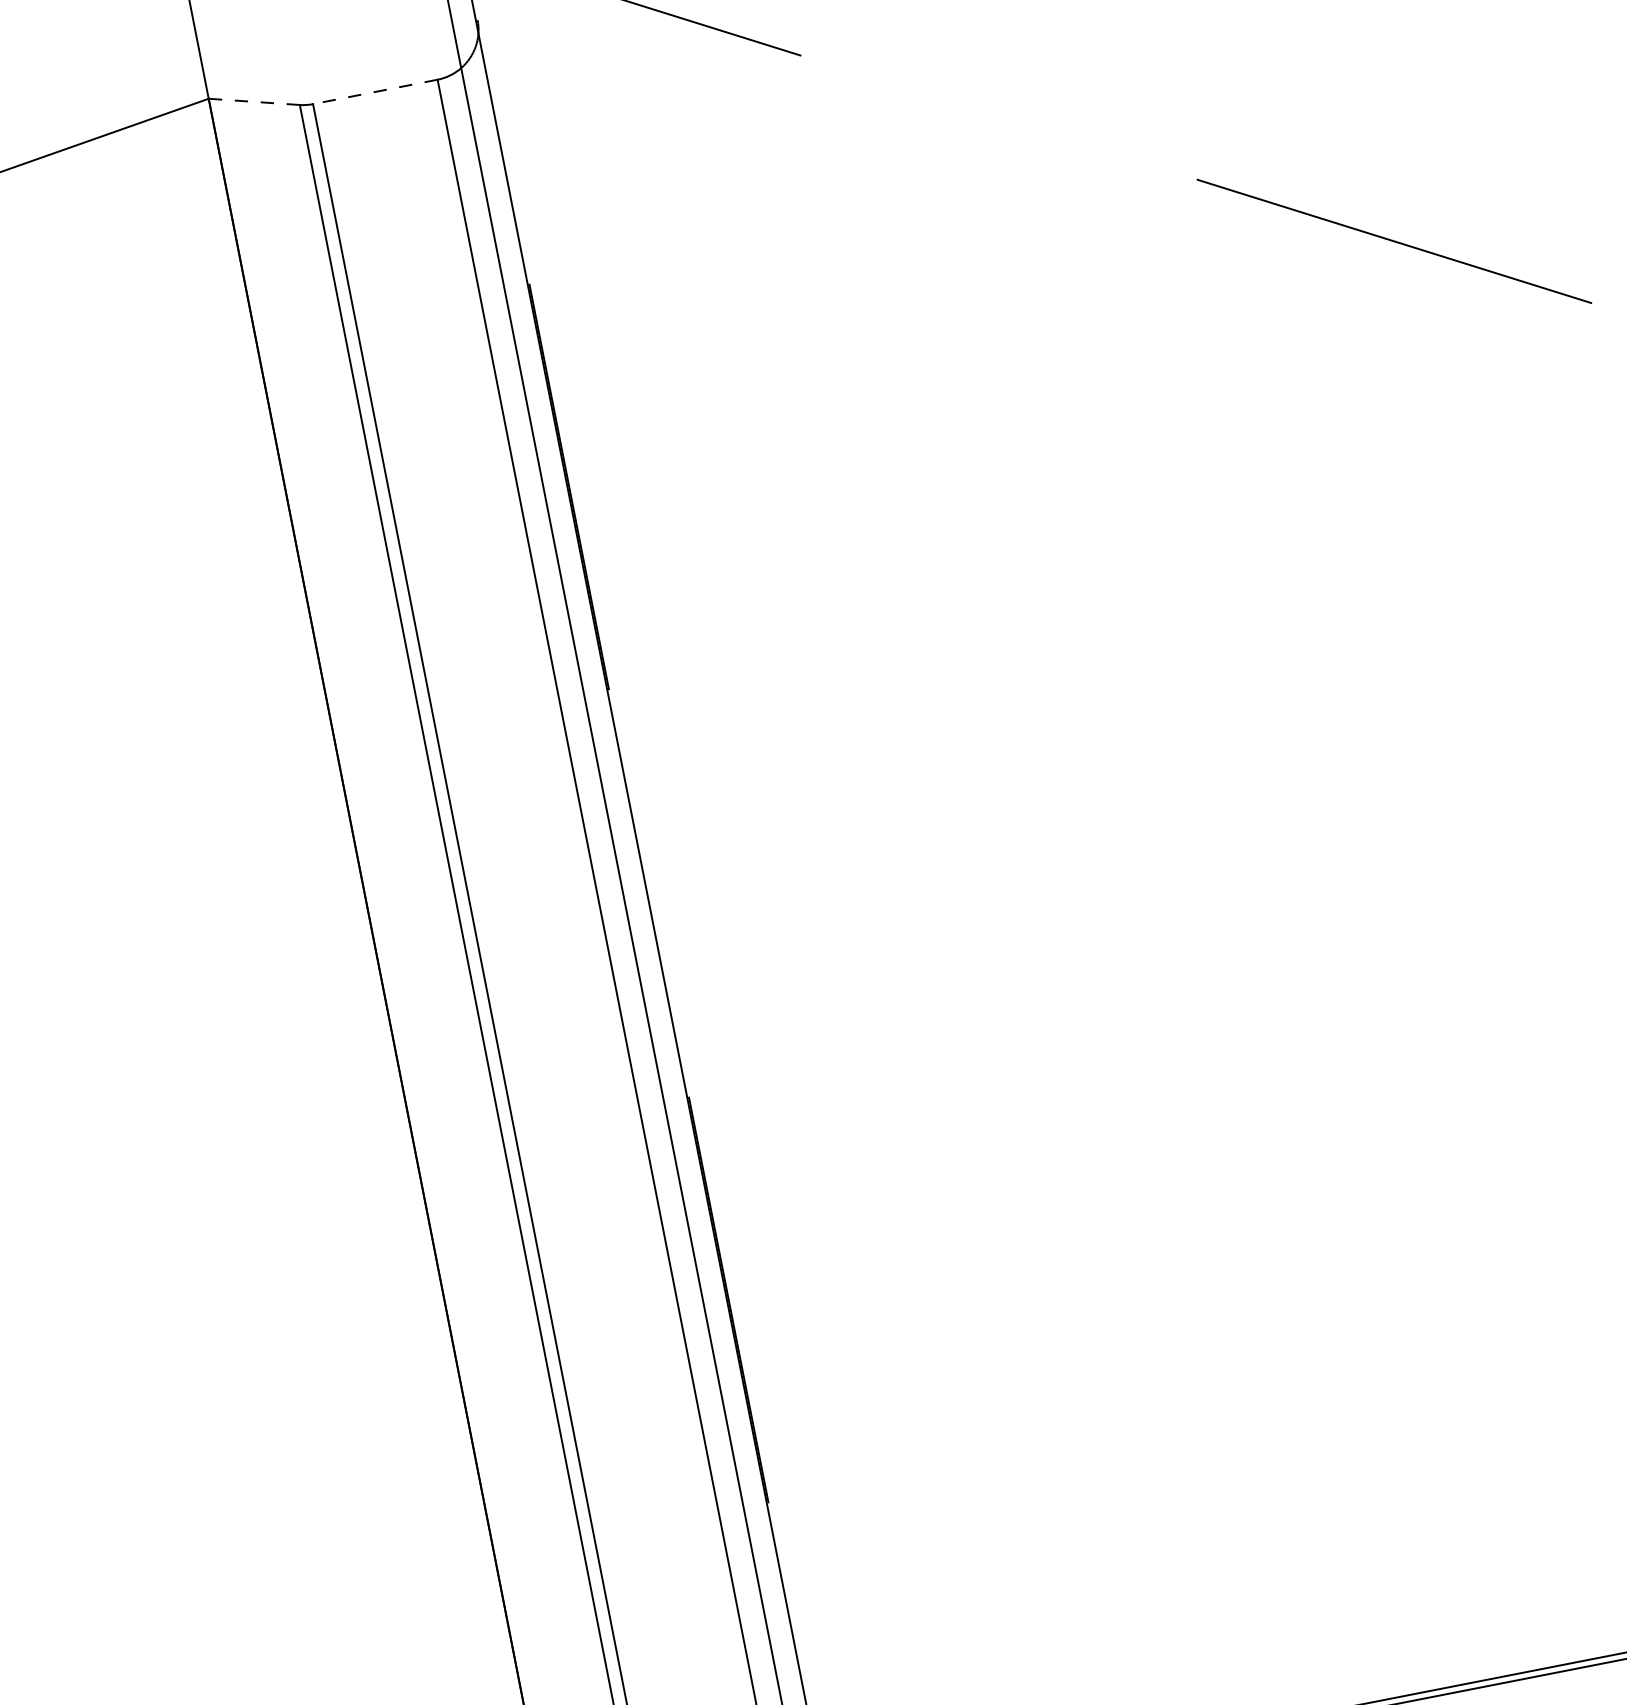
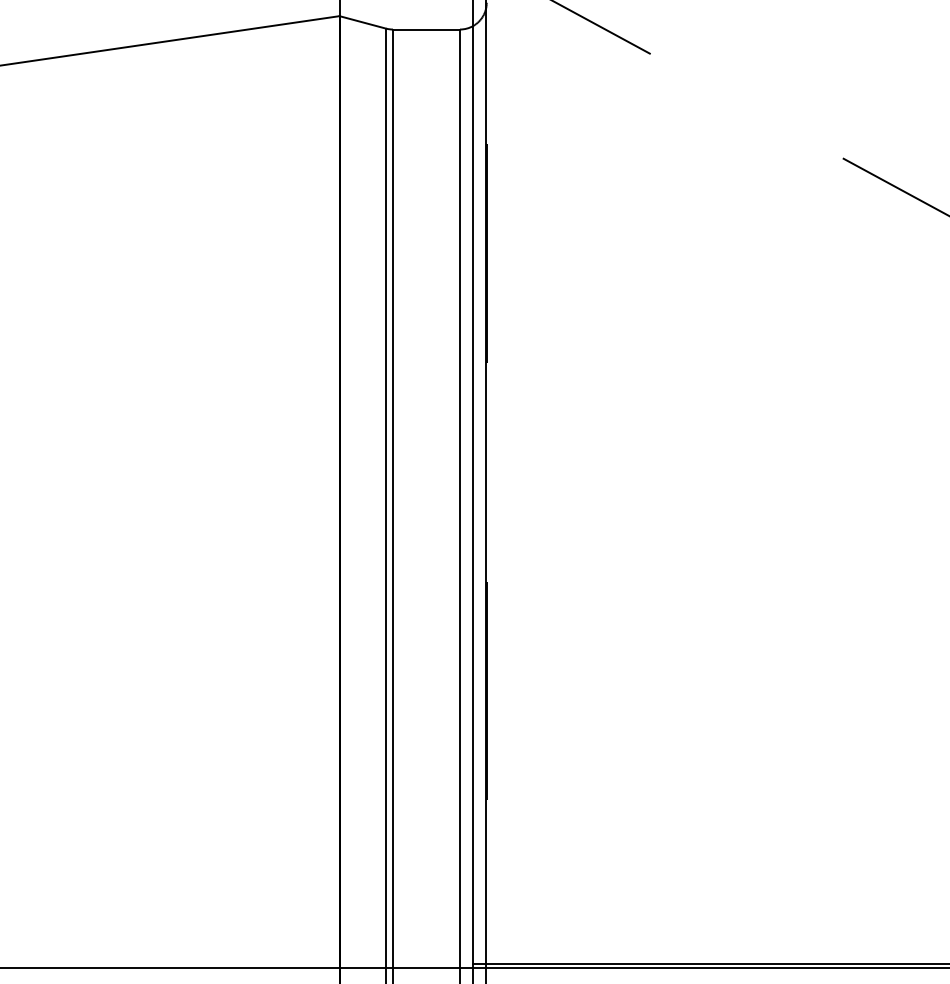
line: (375, 91) -> (426, 29), dashed -> solid
line: (253, 102) -> (362, 22), dashed -> solid

